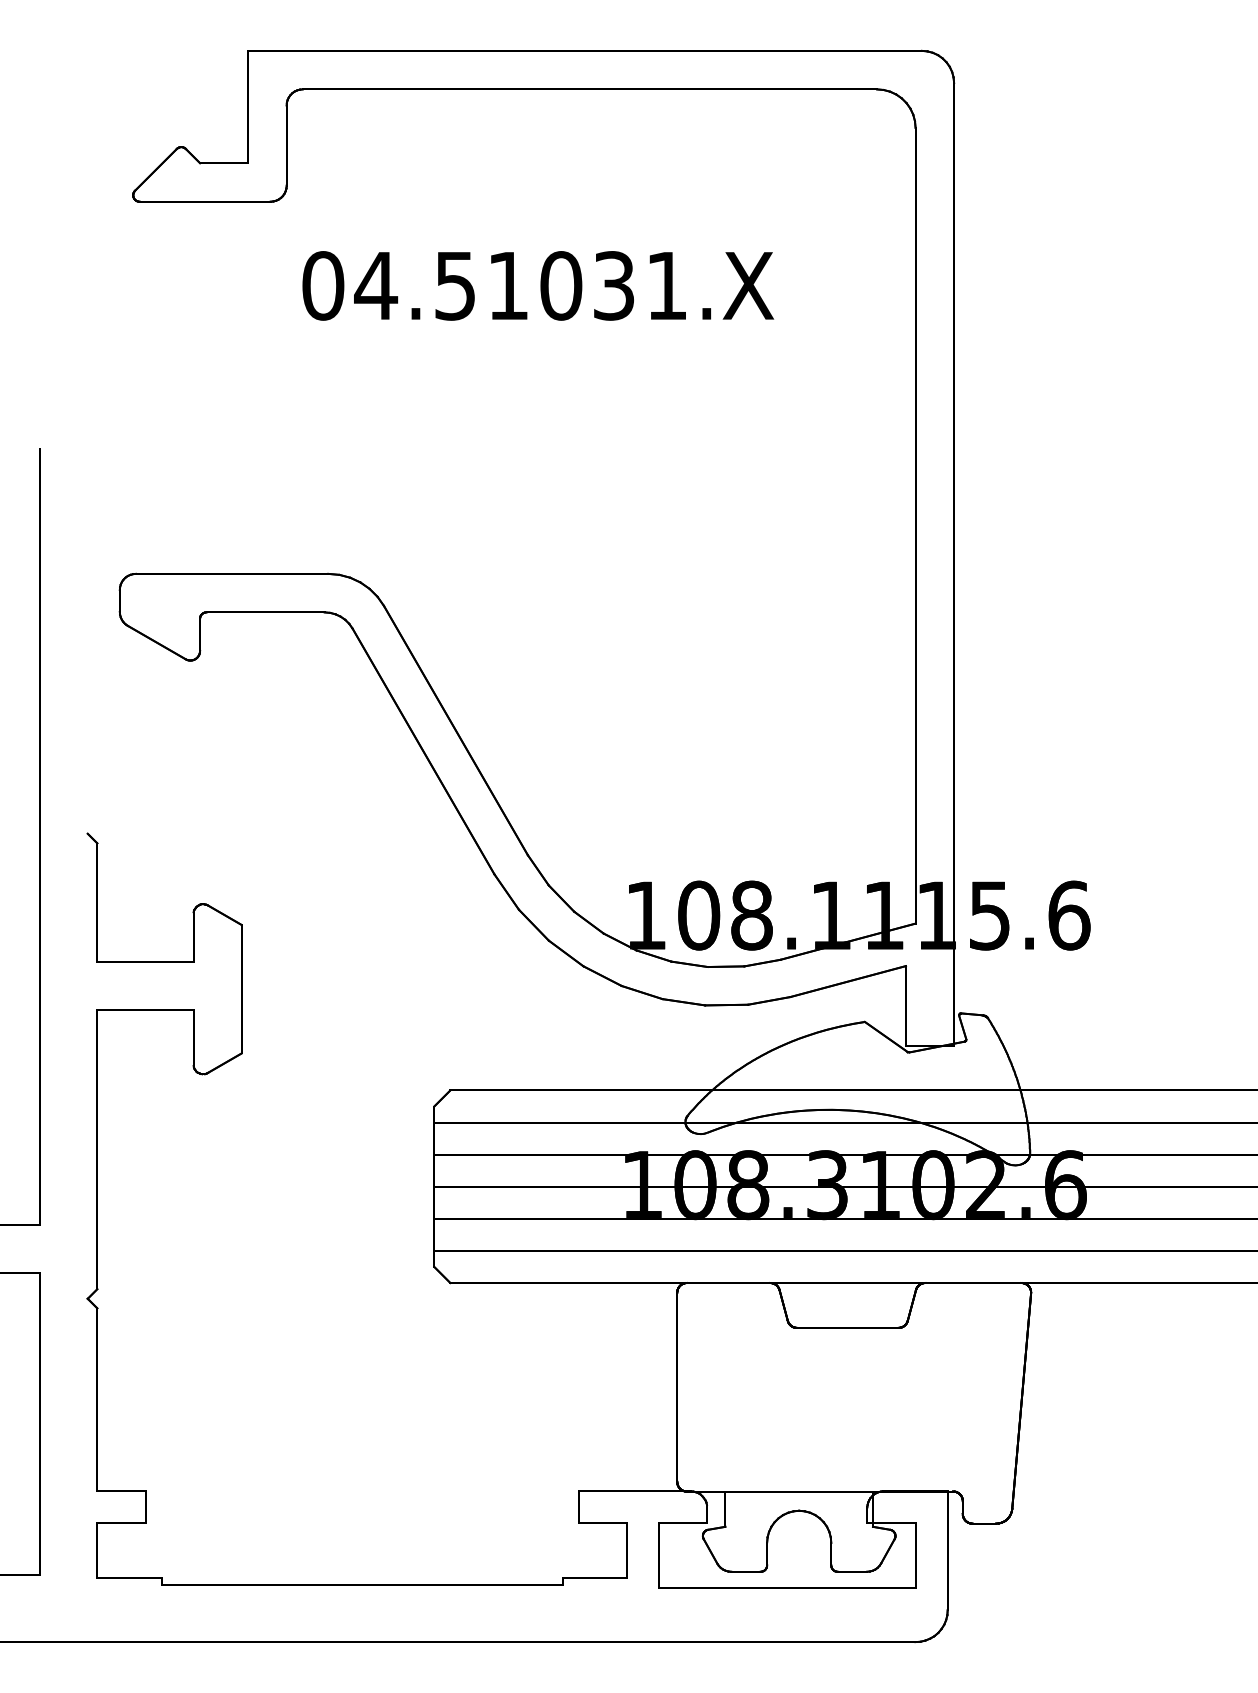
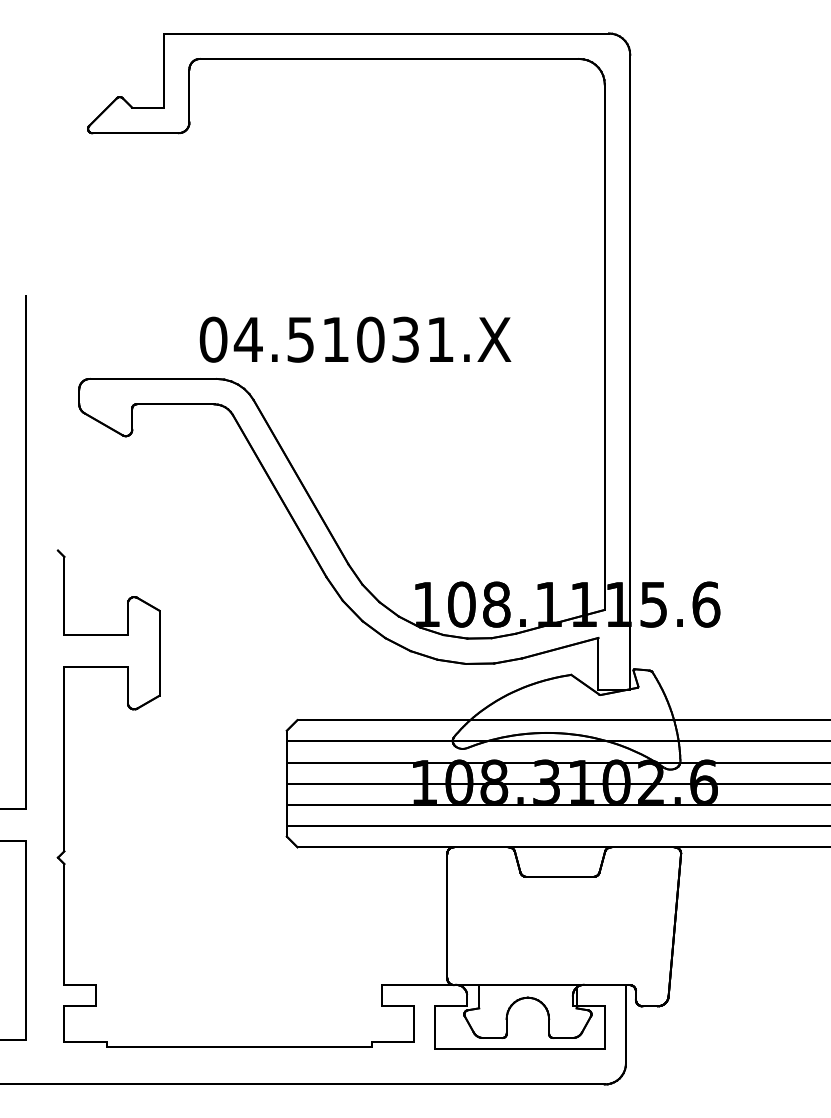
text: (538, 285) -> (355, 339), moved

